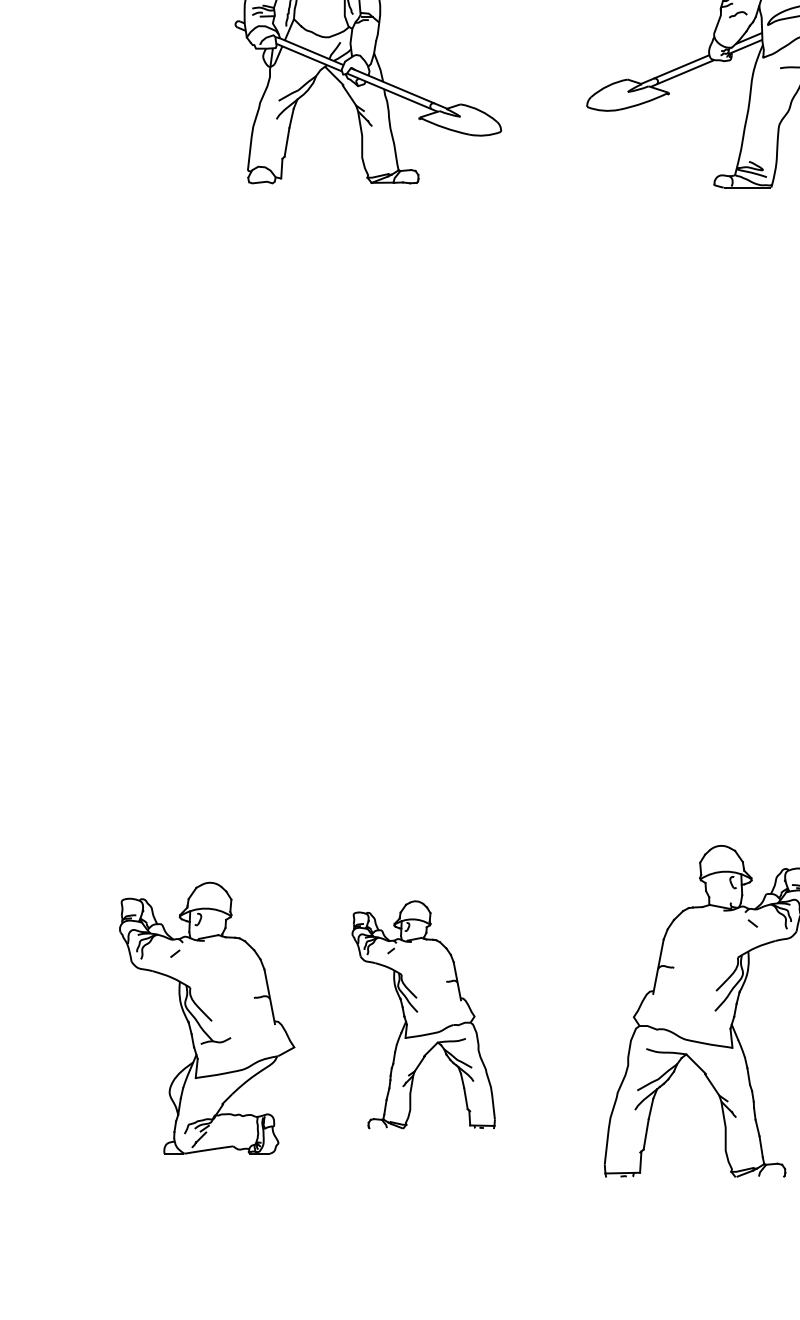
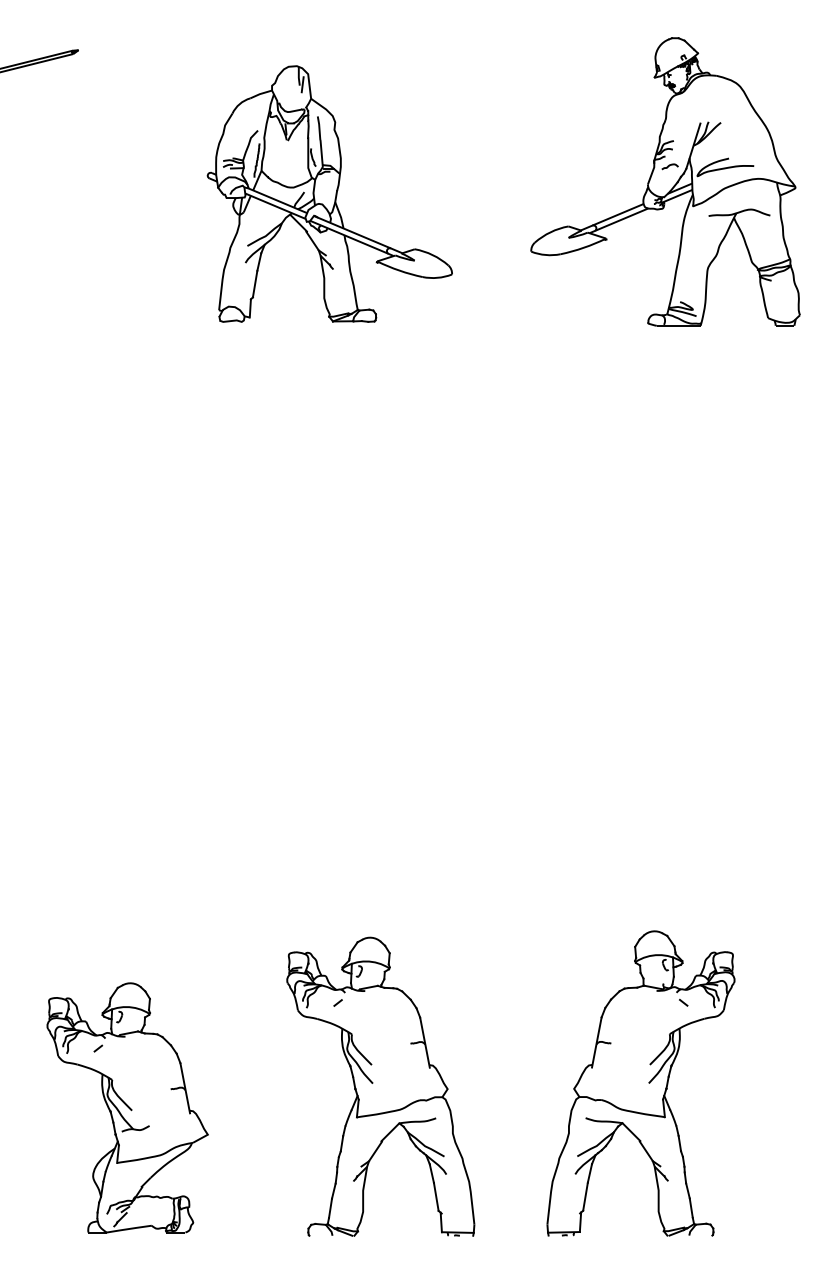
part: (423, 1014) -> (380, 1086), size x1.43
part: (206, 1017) -> (127, 1107), moved

